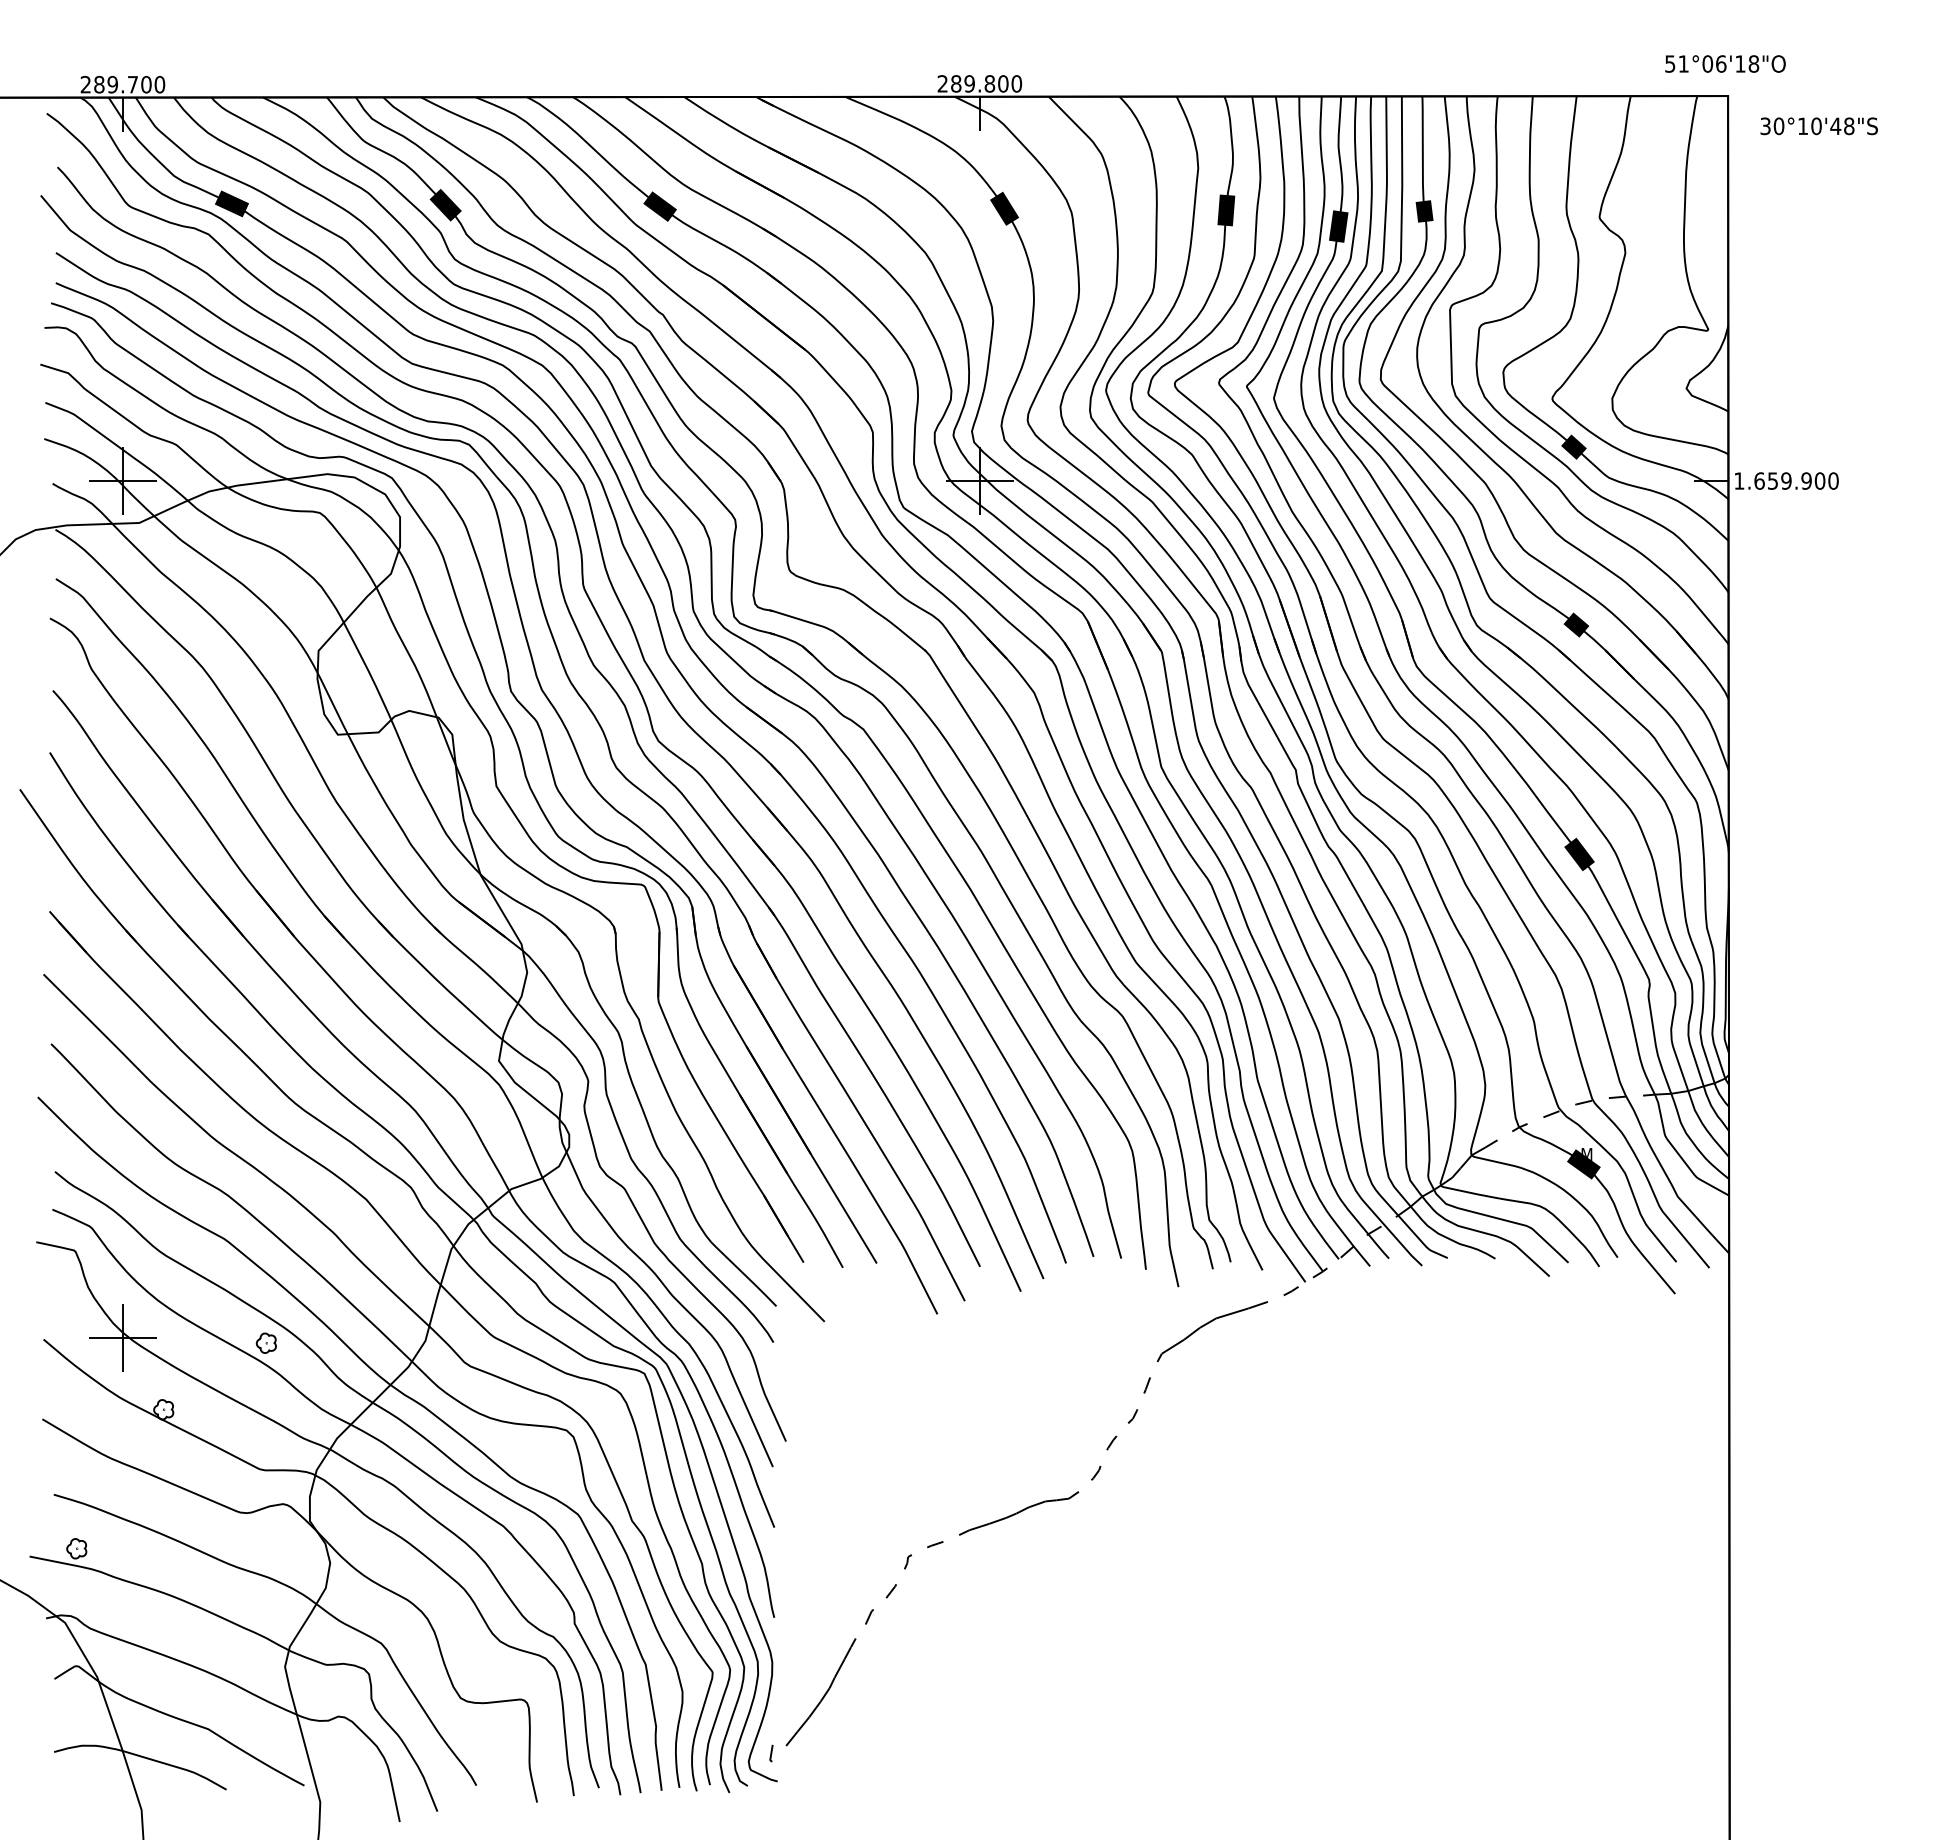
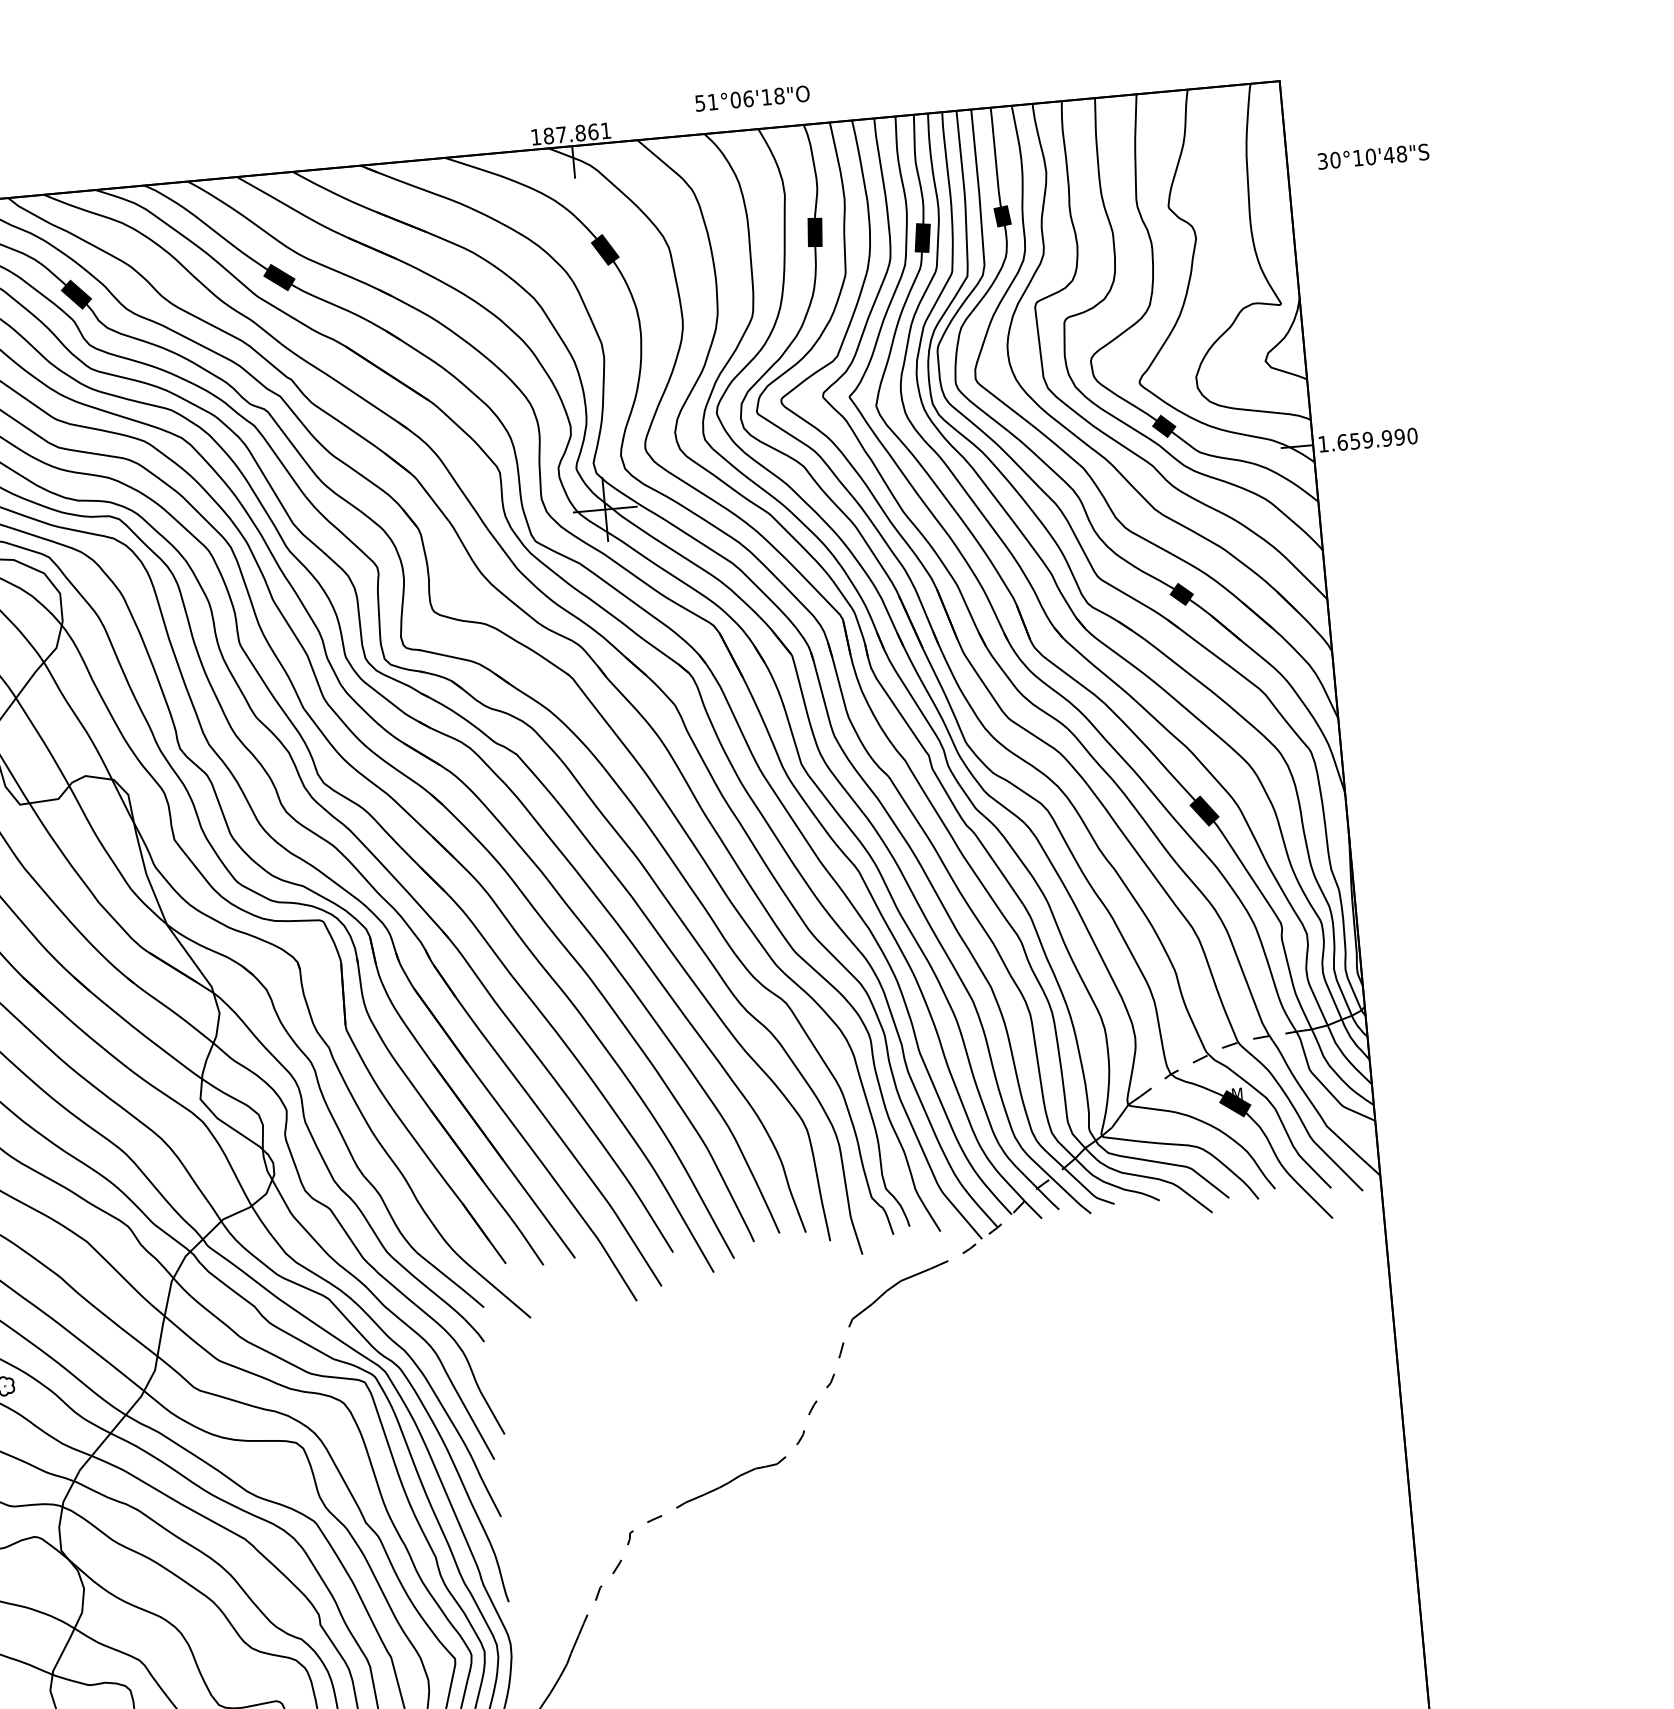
text: (1725, 63) -> (752, 98), moved
text: (979, 83) -> (570, 133), 289.800 -> 187.861
text: (1818, 126) -> (1372, 156), moved
text: (1819, 480) -> (1399, 436), 1.659.900 -> 1.659.990

